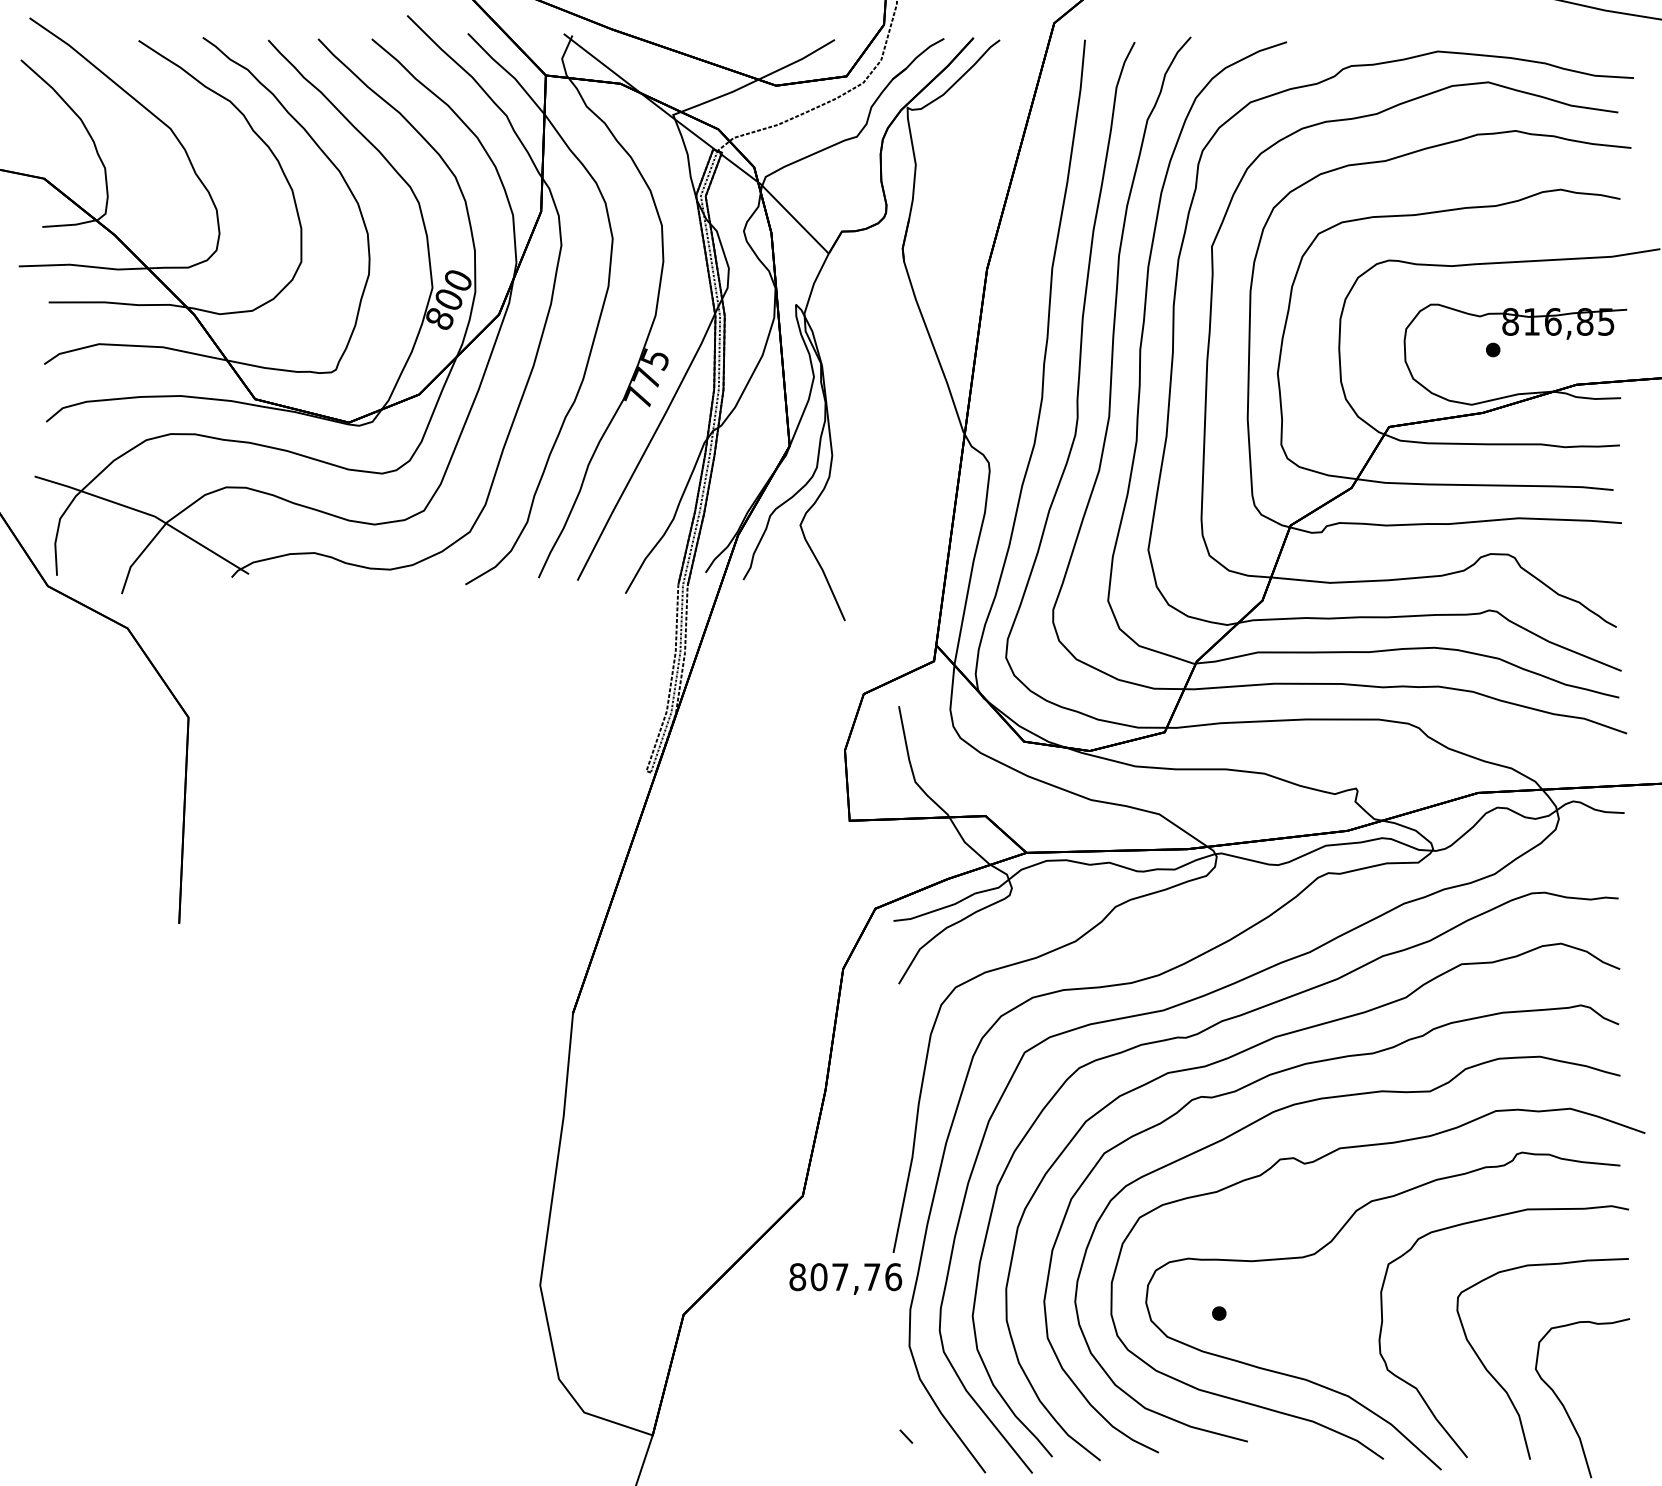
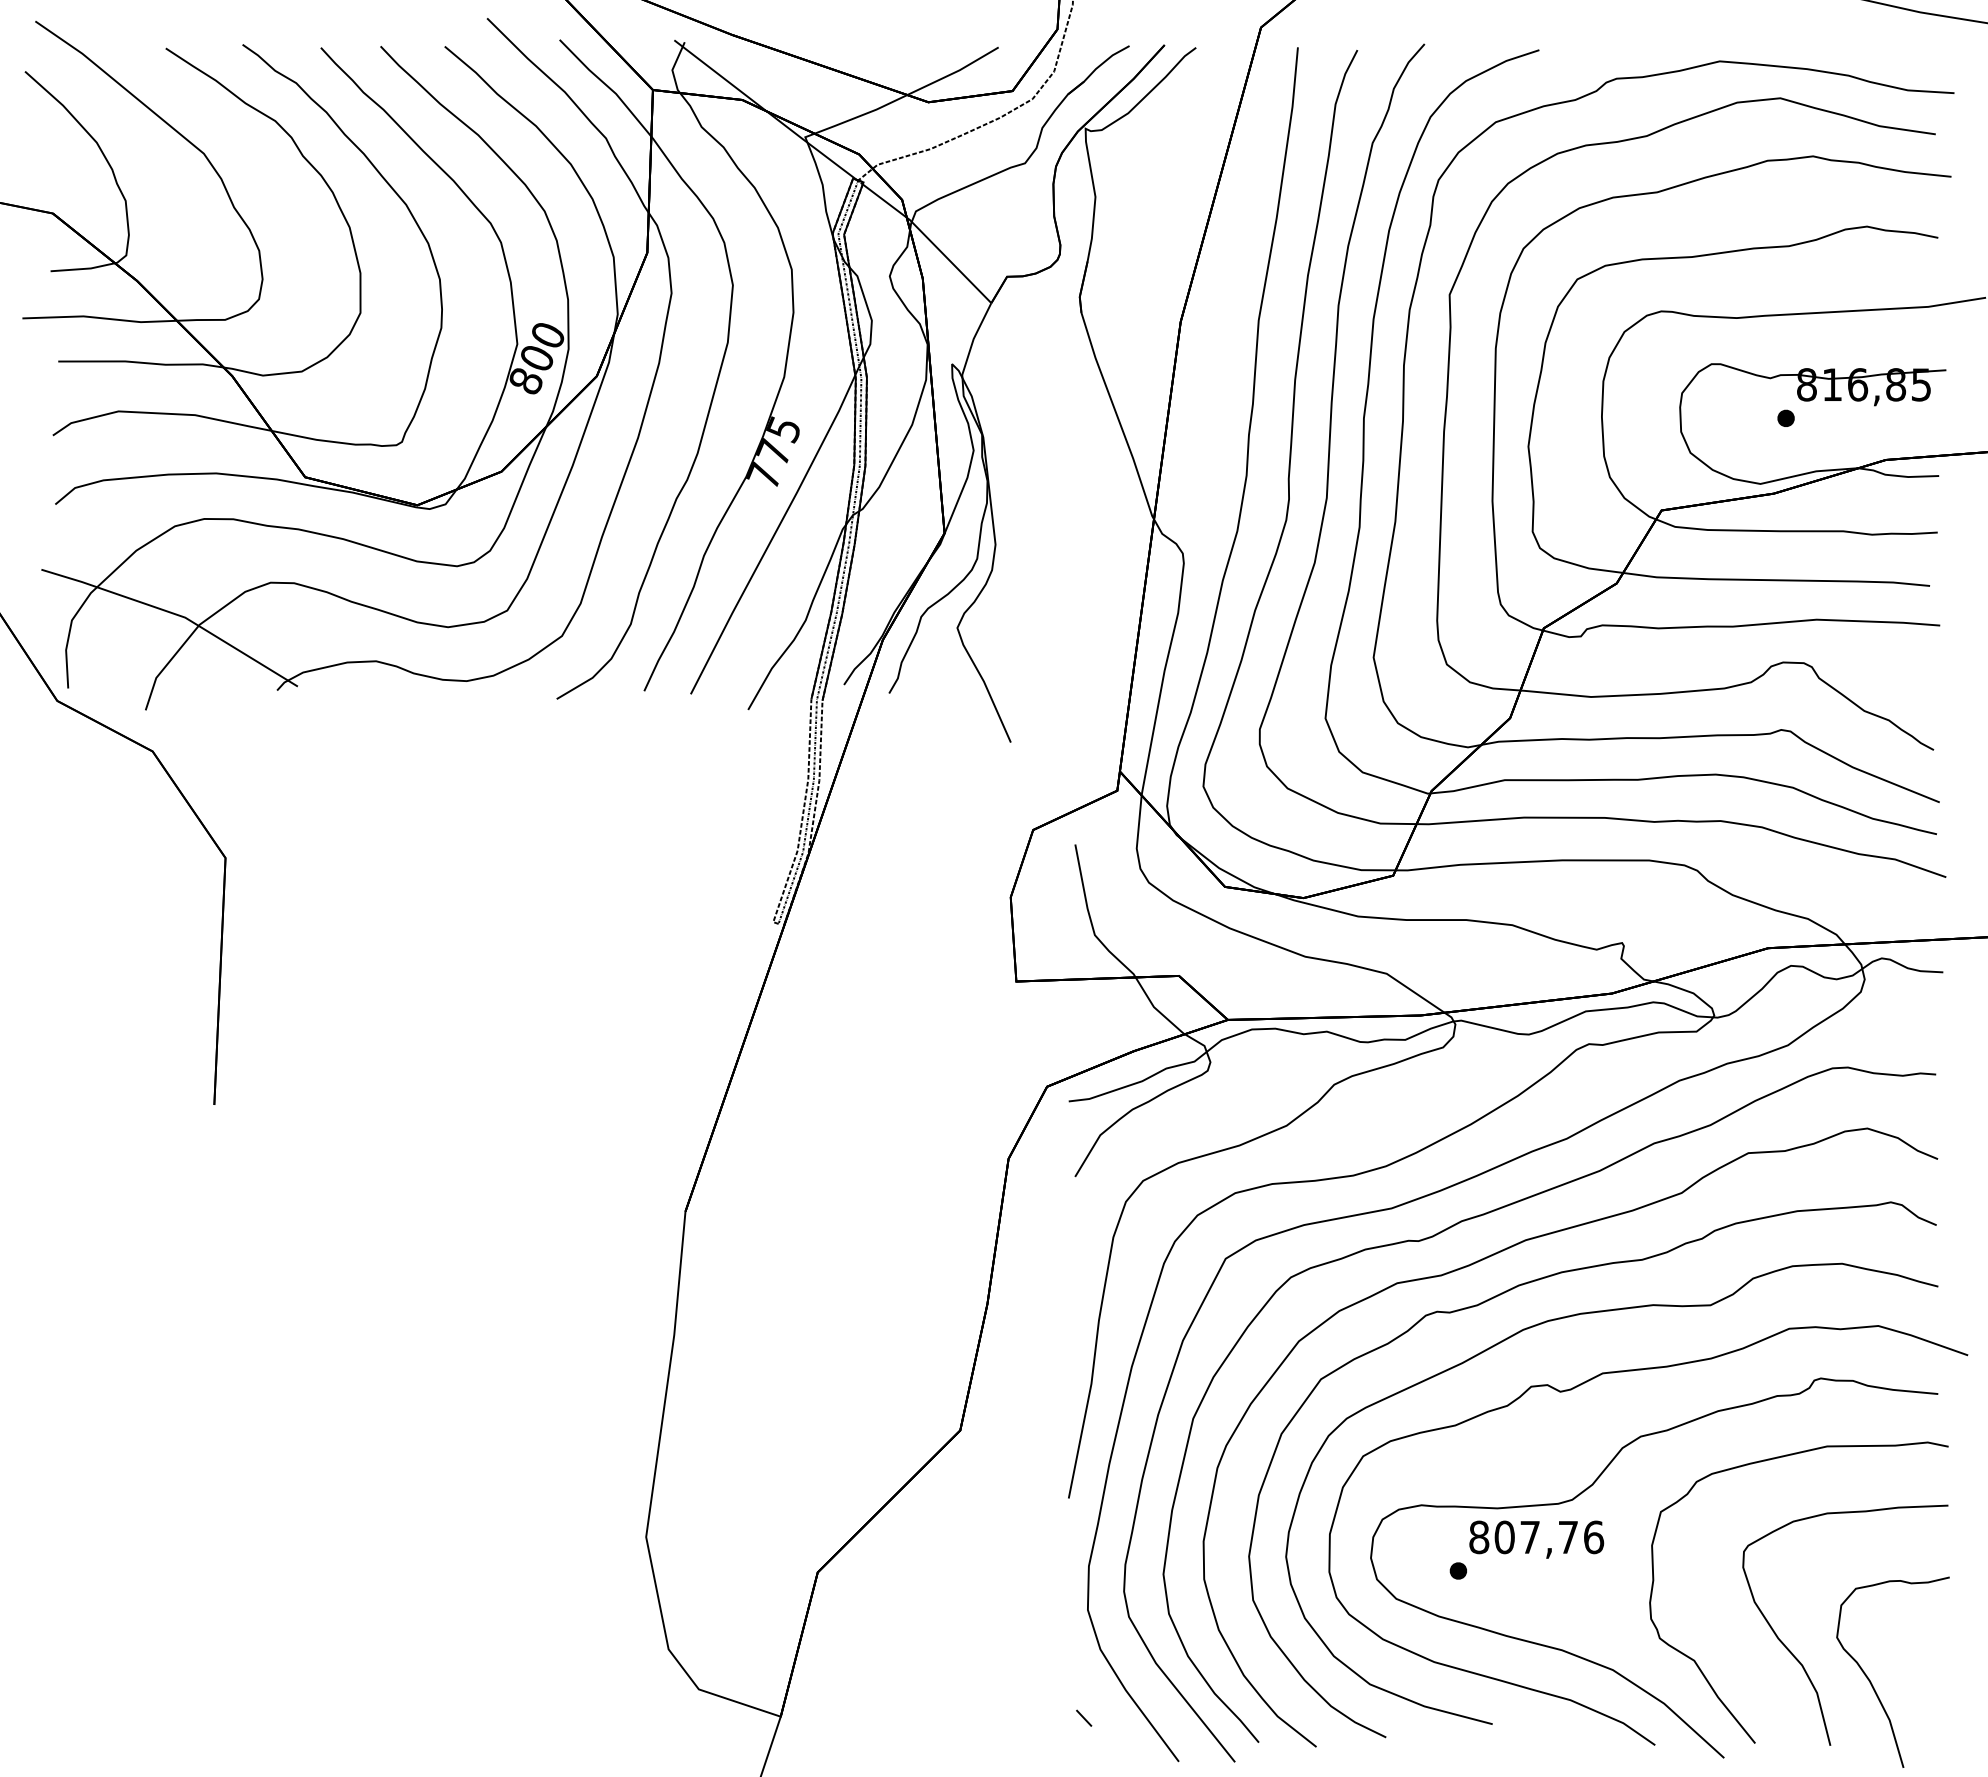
text: (845, 1278) -> (1536, 1539), moved

